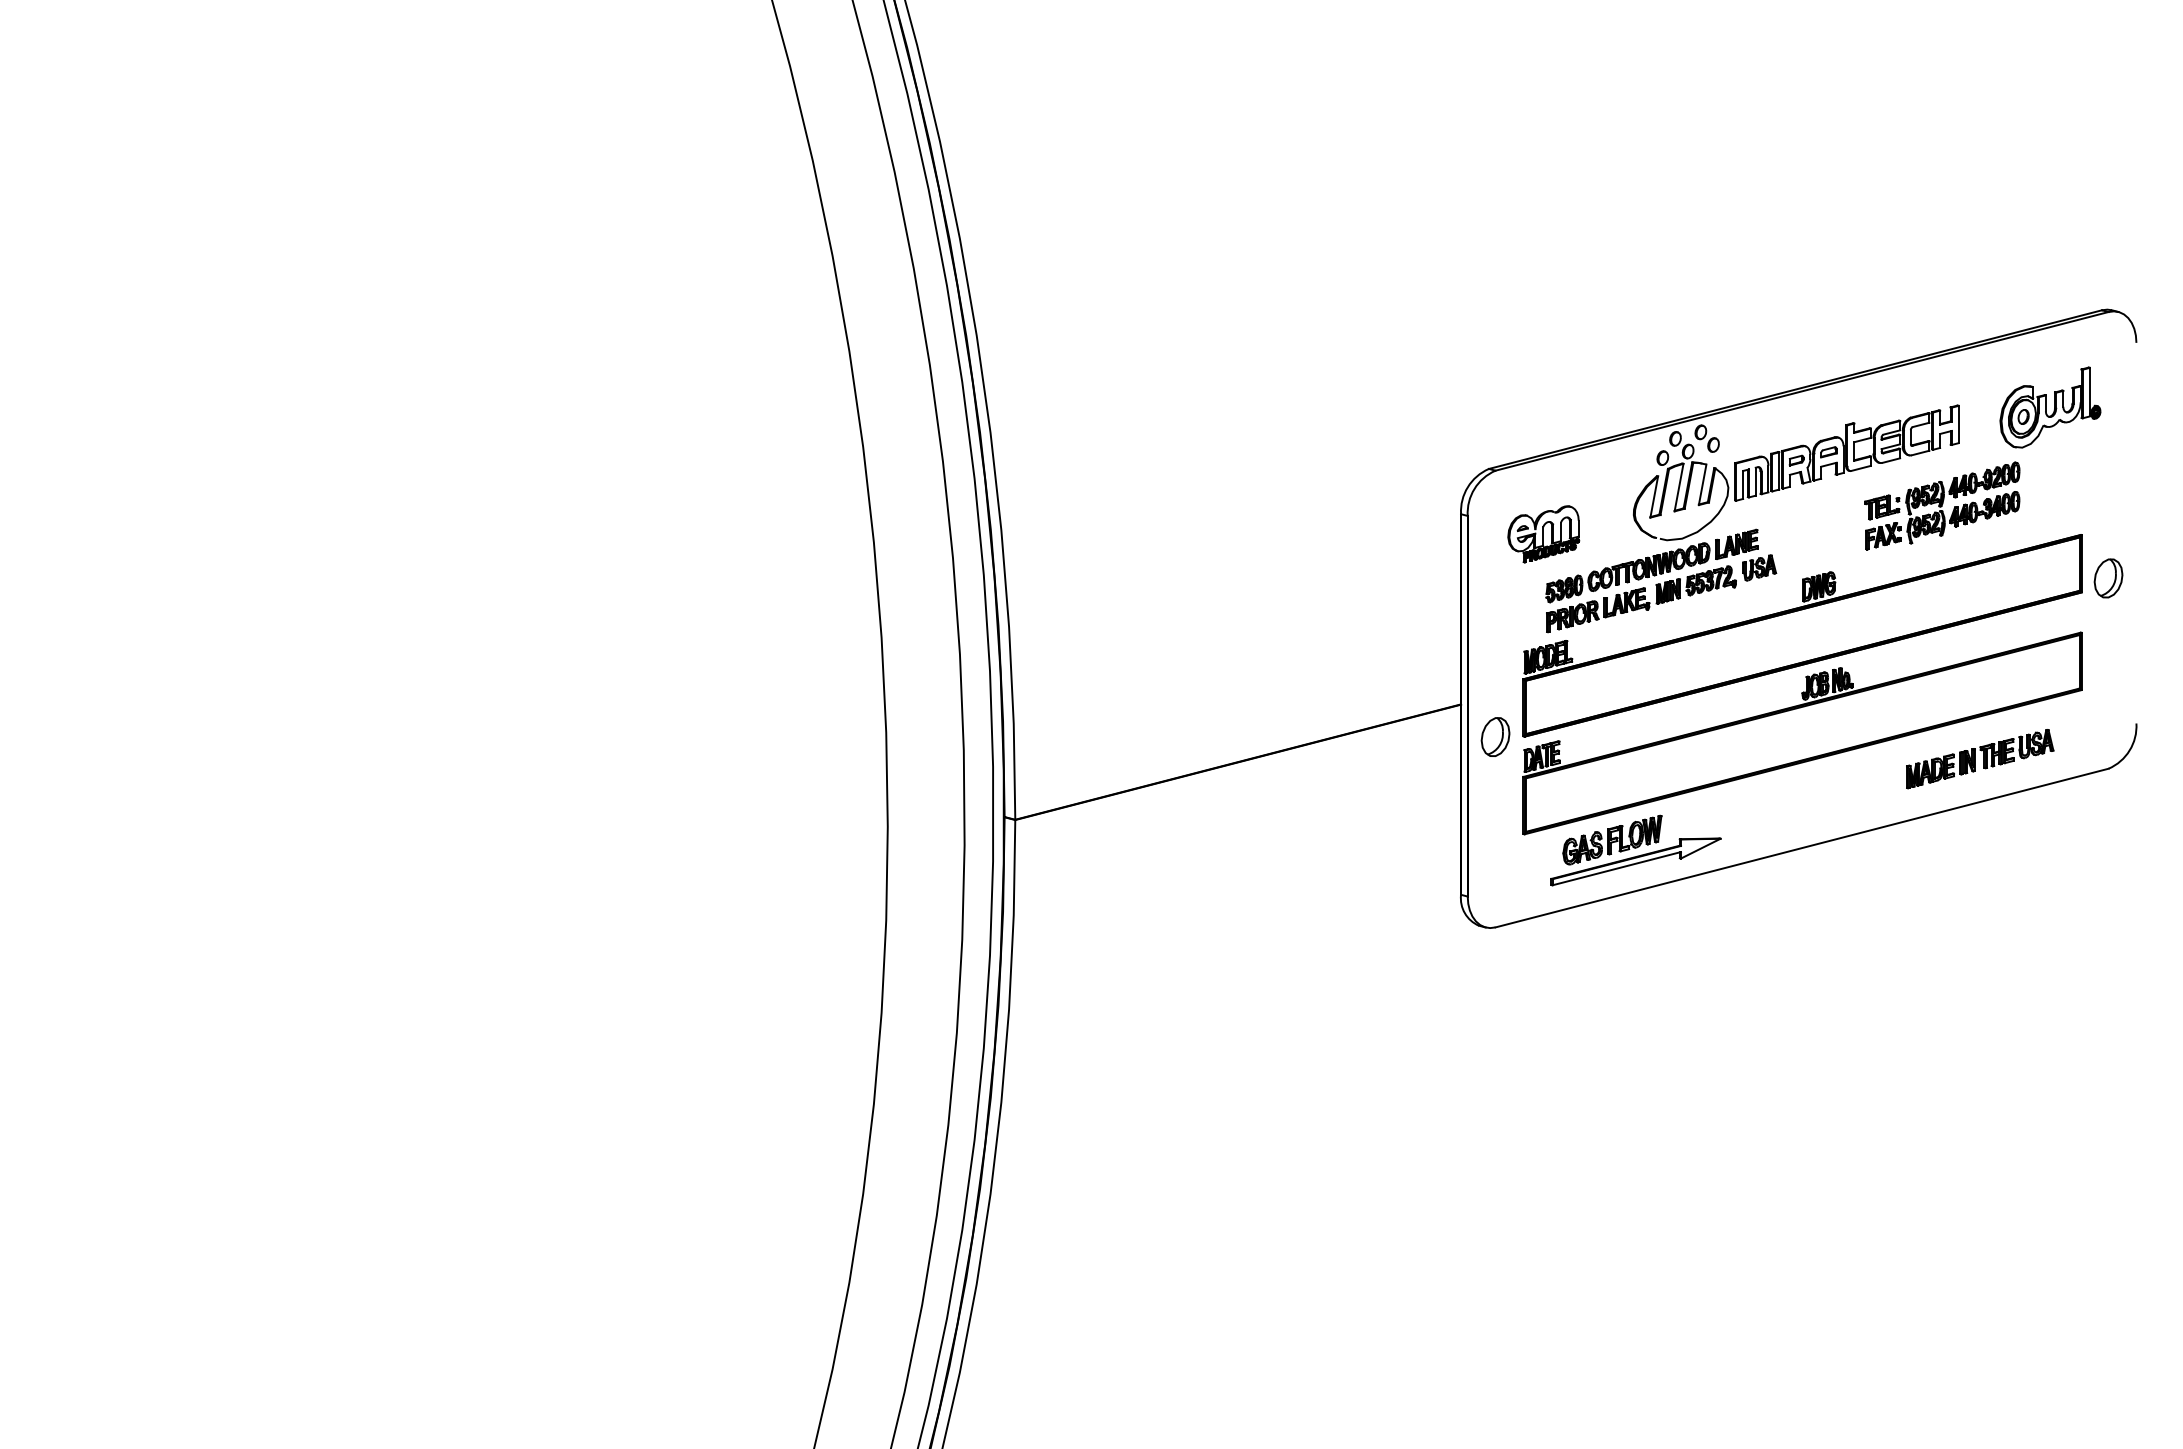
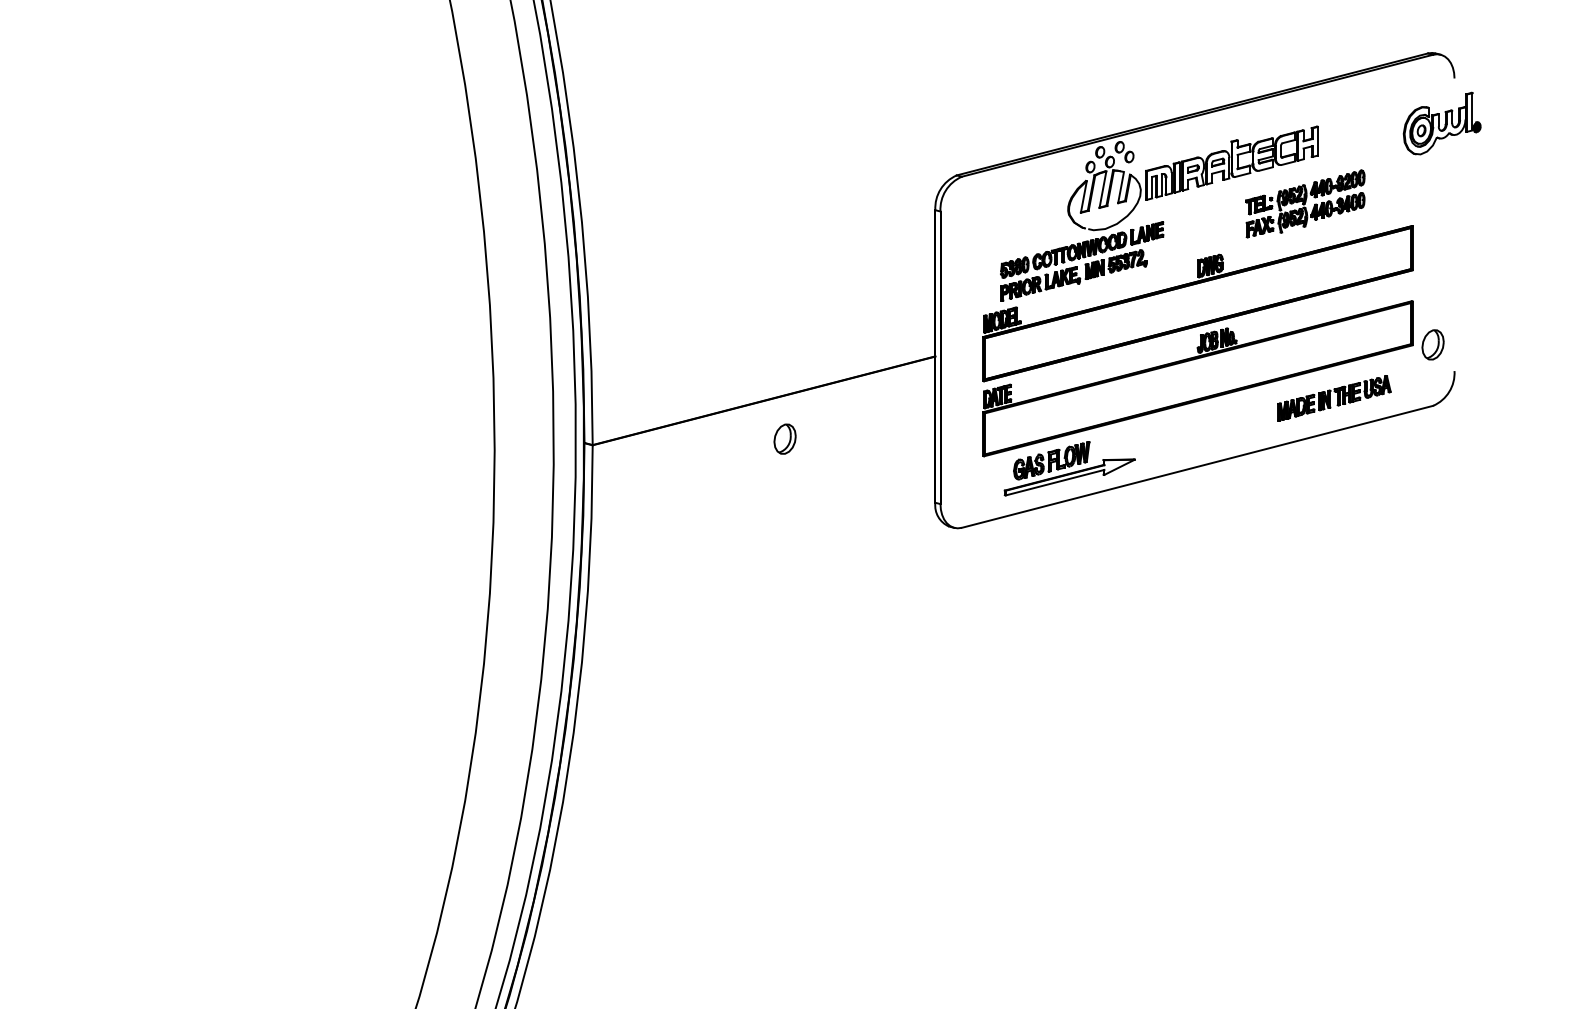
part: (2050, 407) -> (1442, 123), moved
part: (1543, 534) -> (998, 225), removed
part: (1759, 567) -> (1164, 251), removed
part: (2108, 578) -> (1433, 344), moved
part: (1495, 736) -> (785, 438), moved

